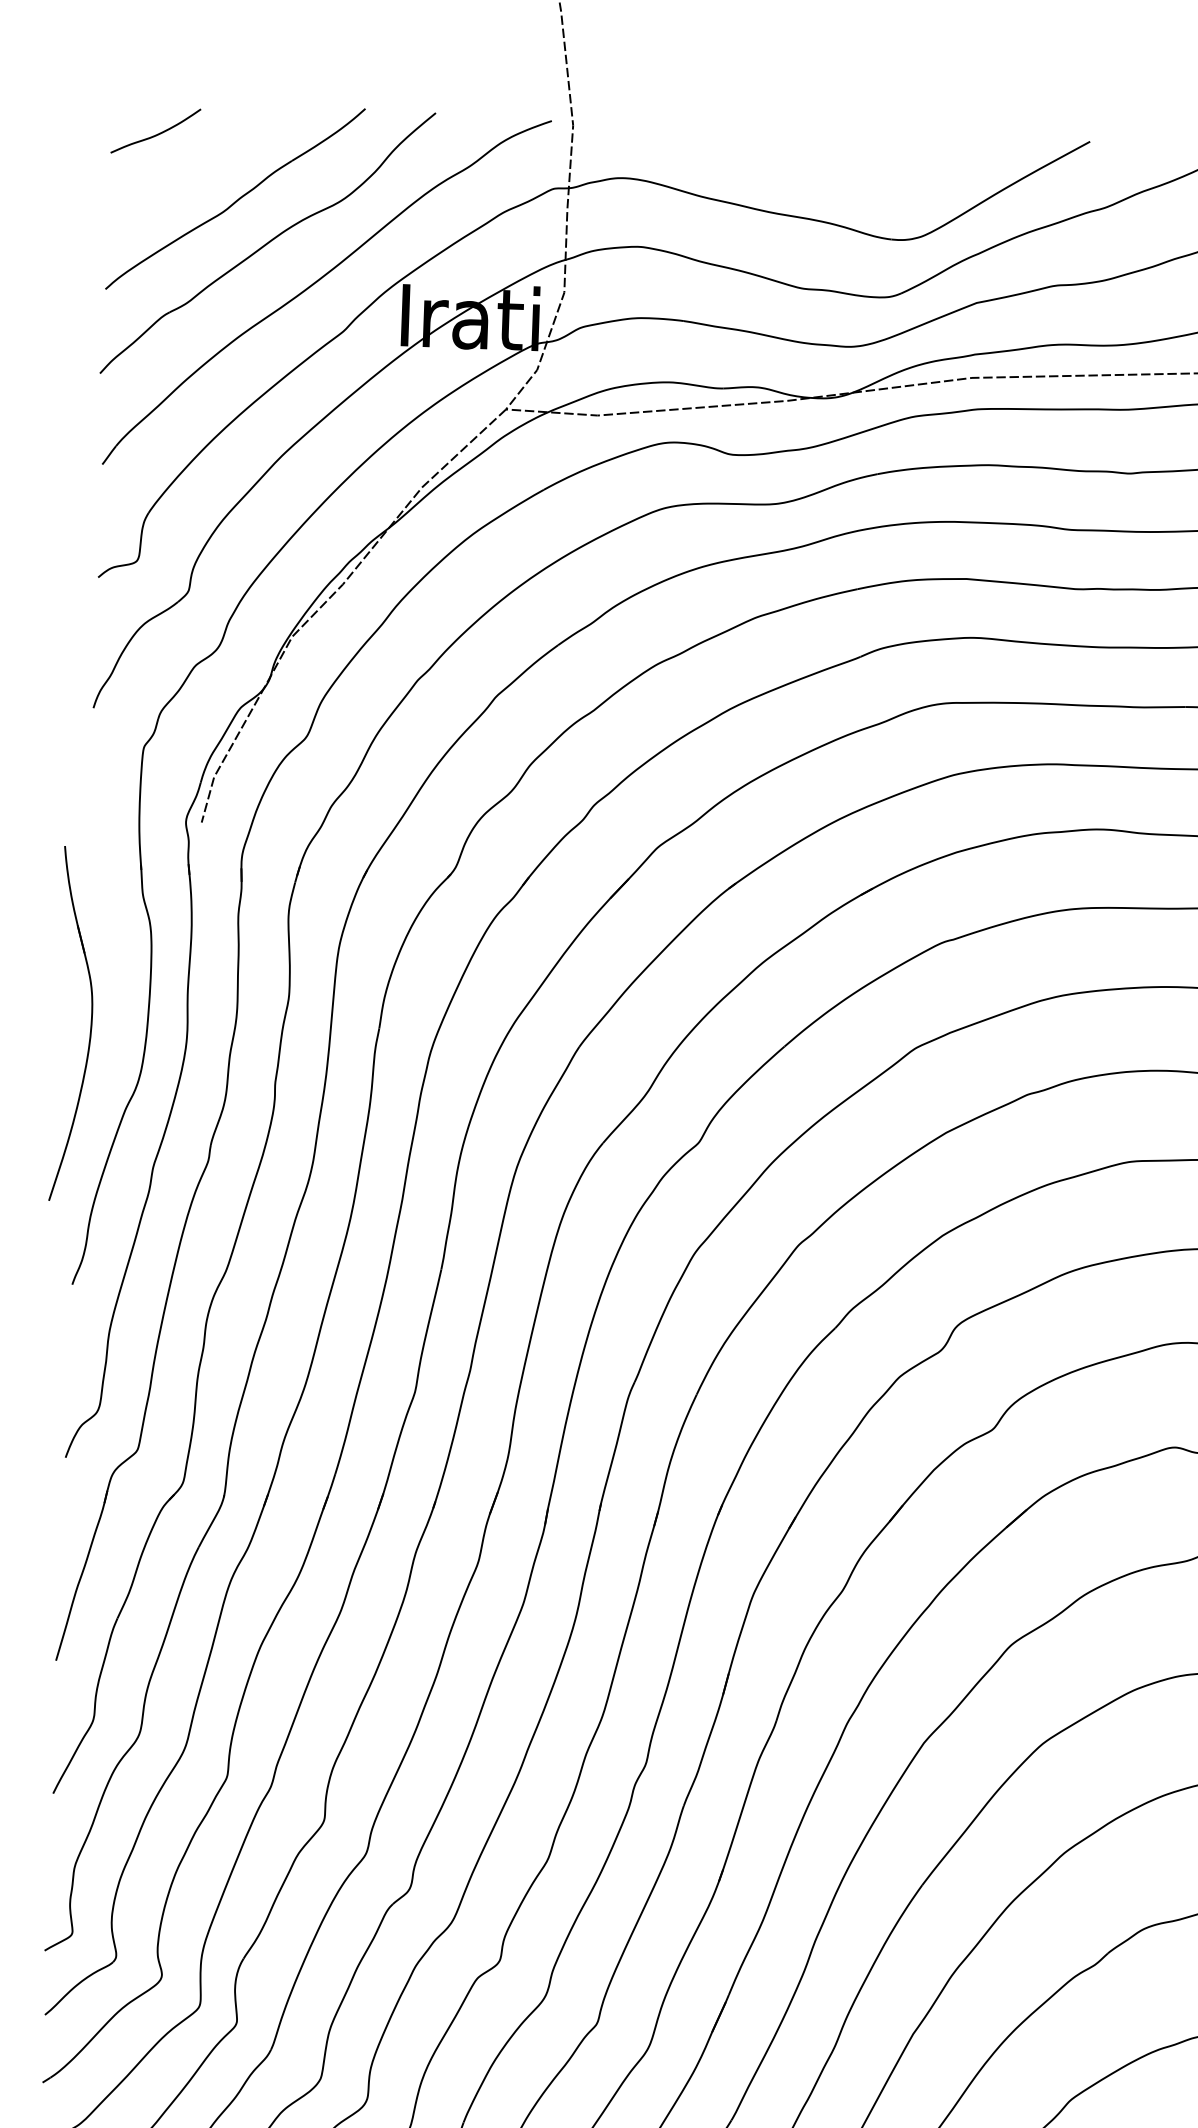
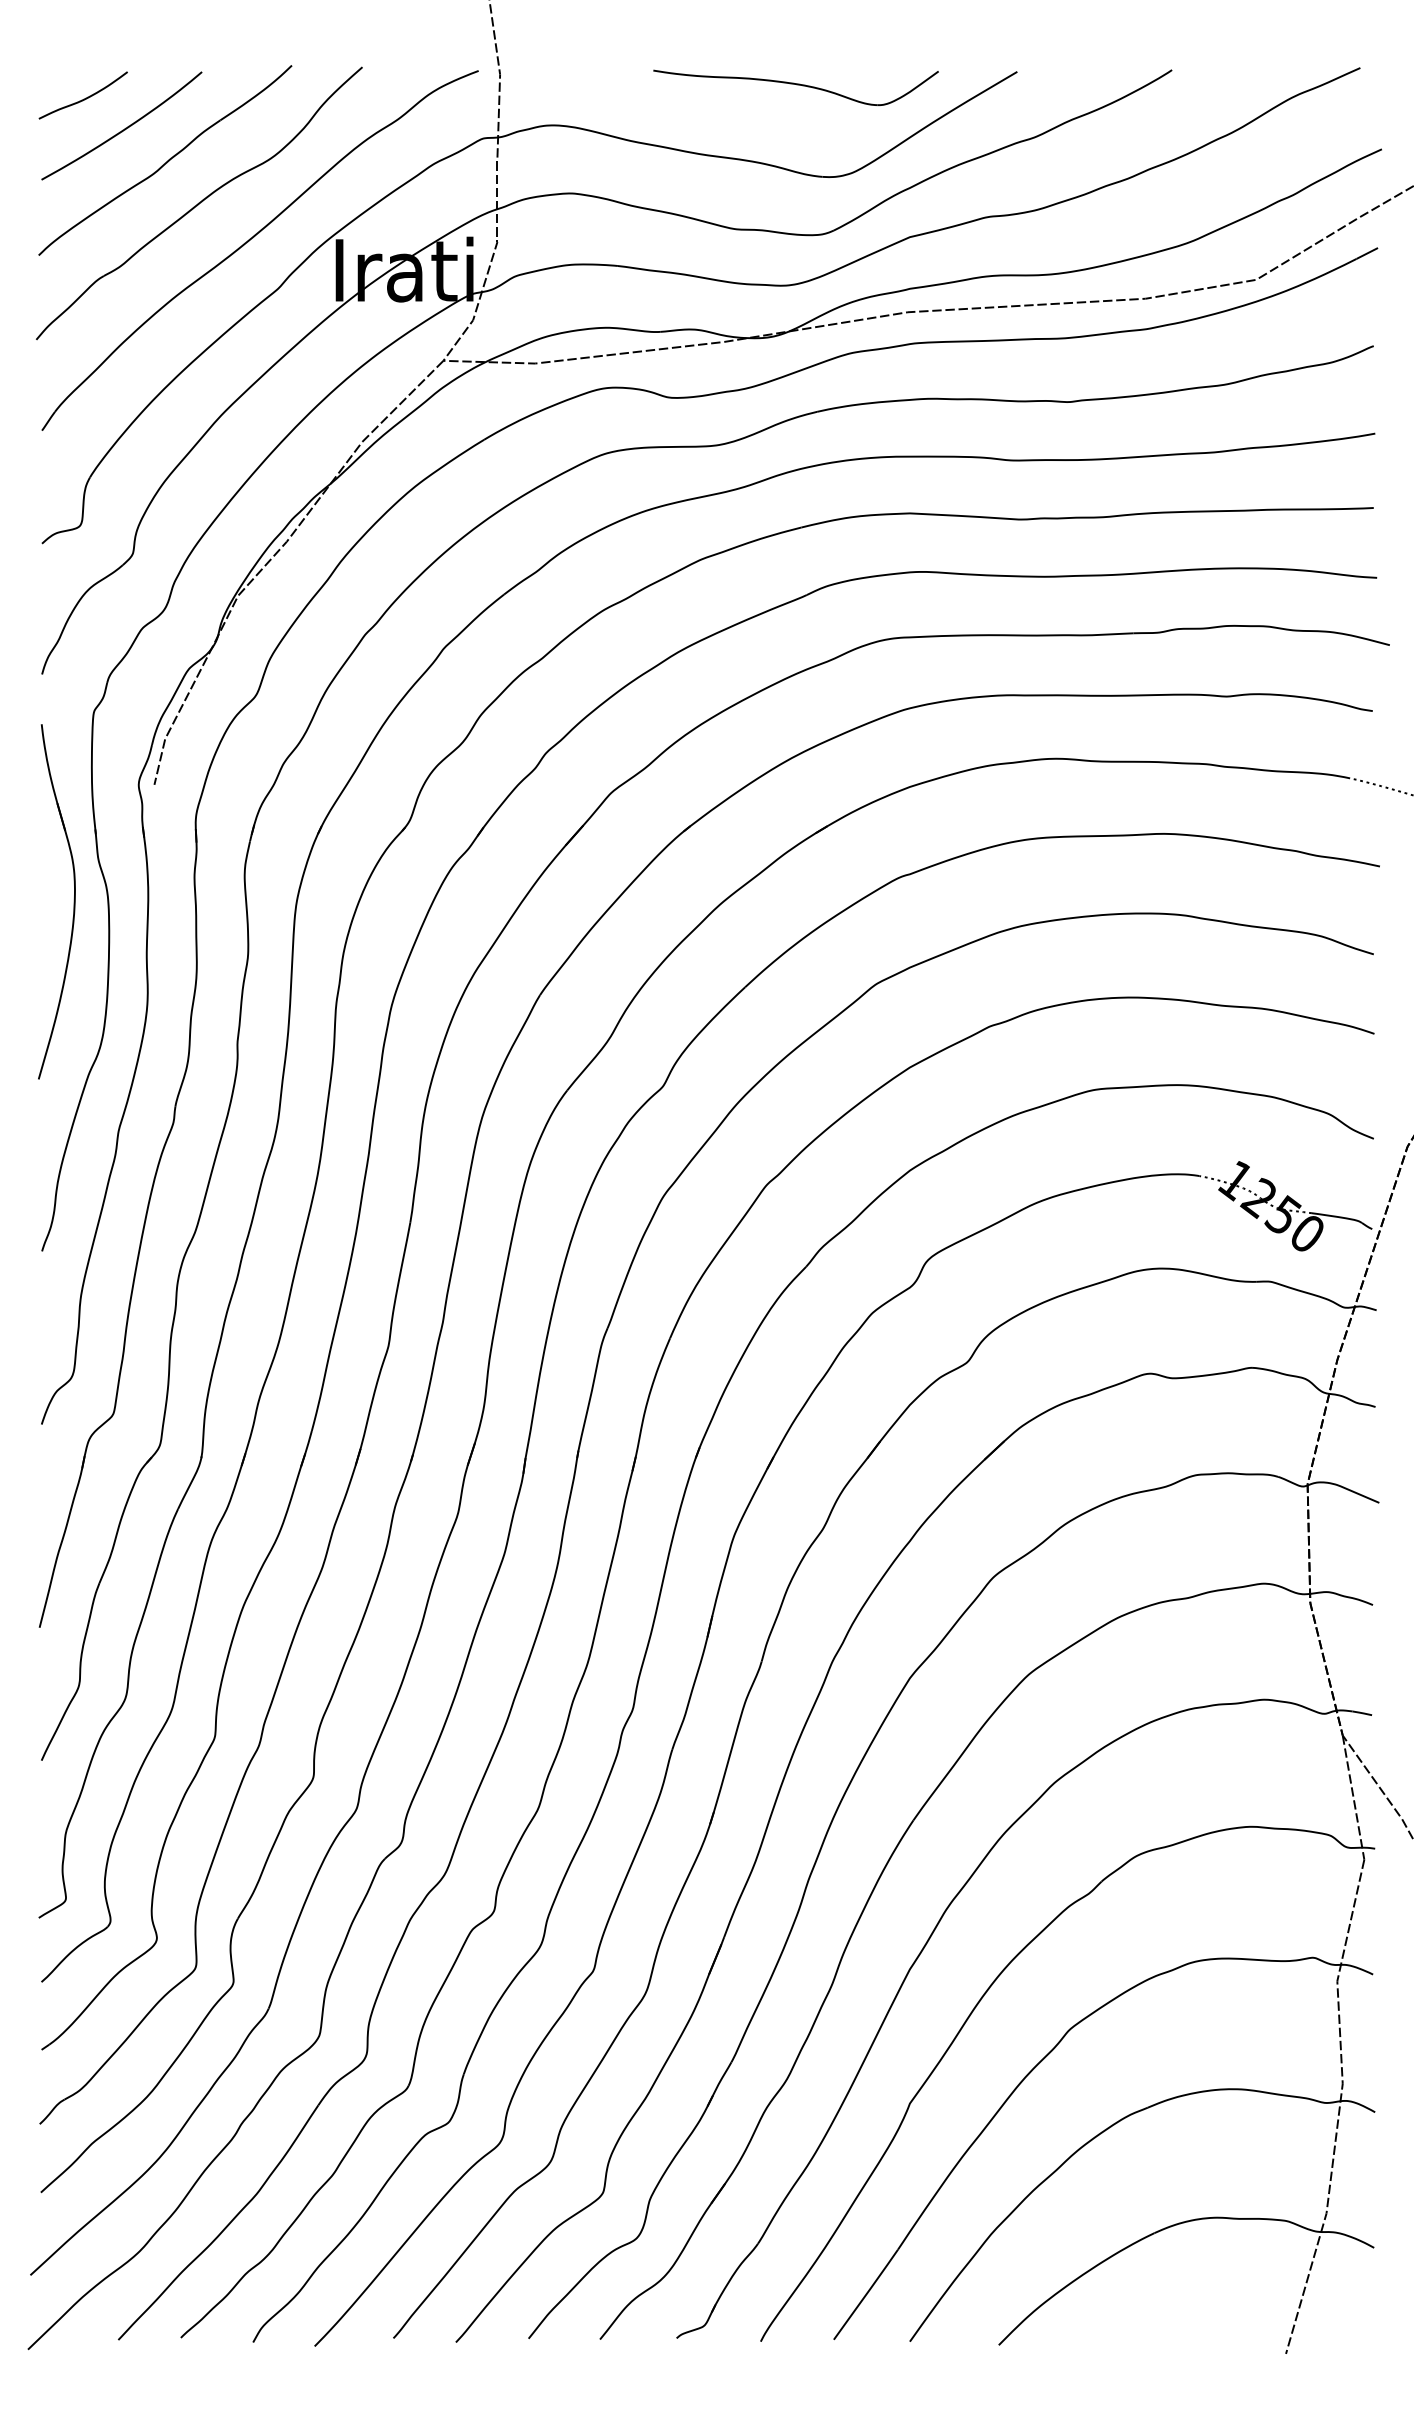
part: (867, 149) -> (795, 87), added
curve: (193, 166) -> (122, 129), added
part: (90, 1024) -> (73, 901), moved

